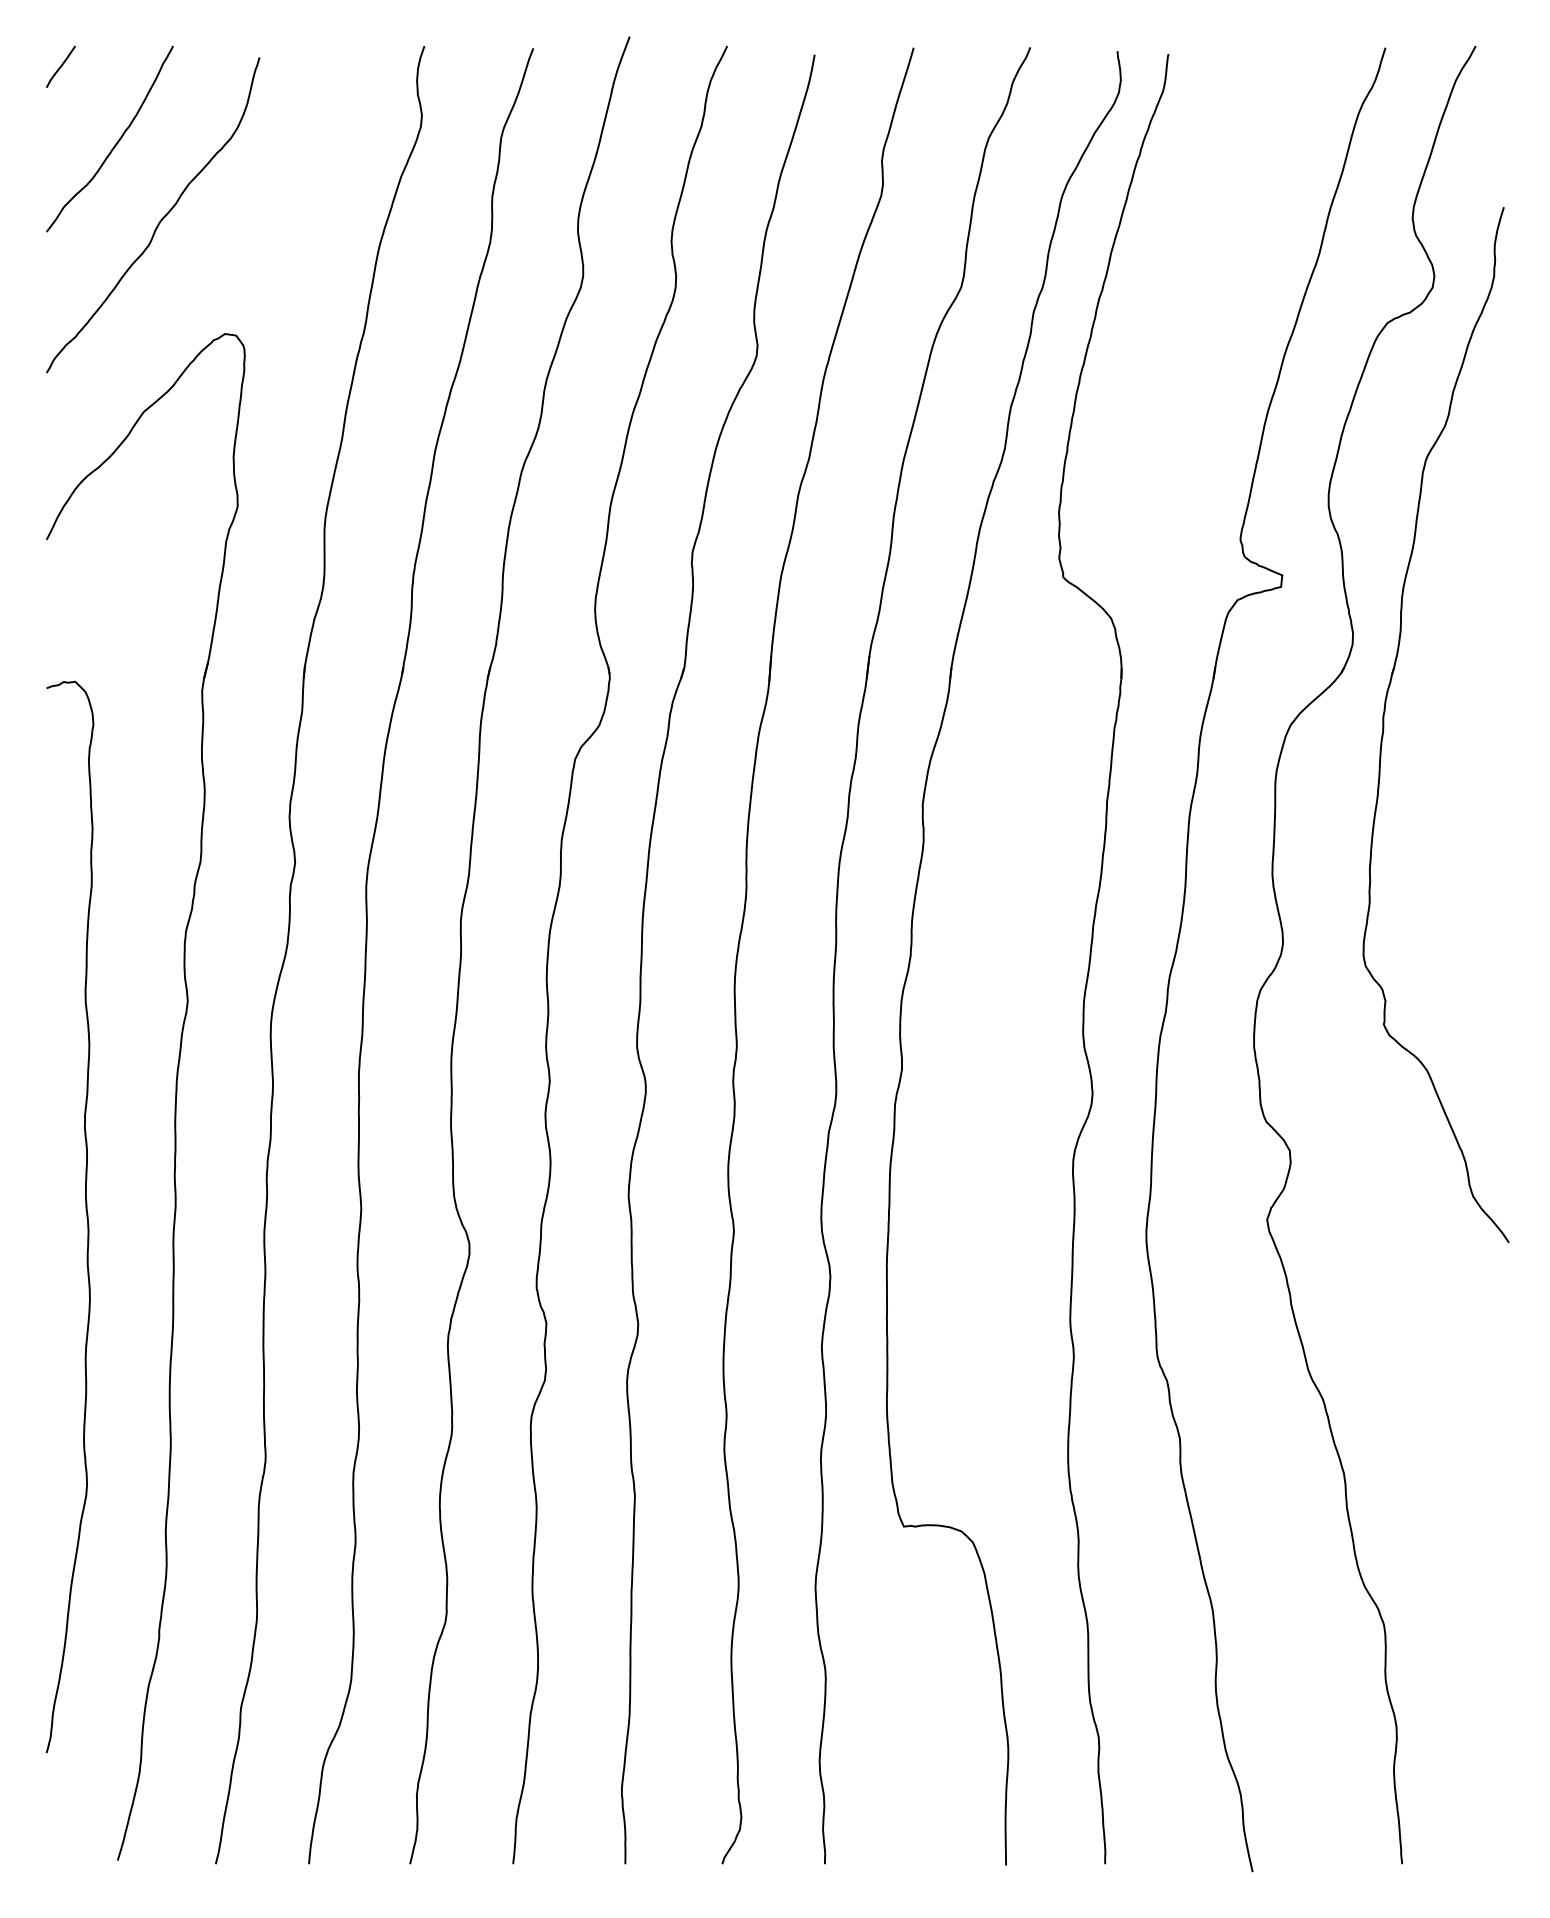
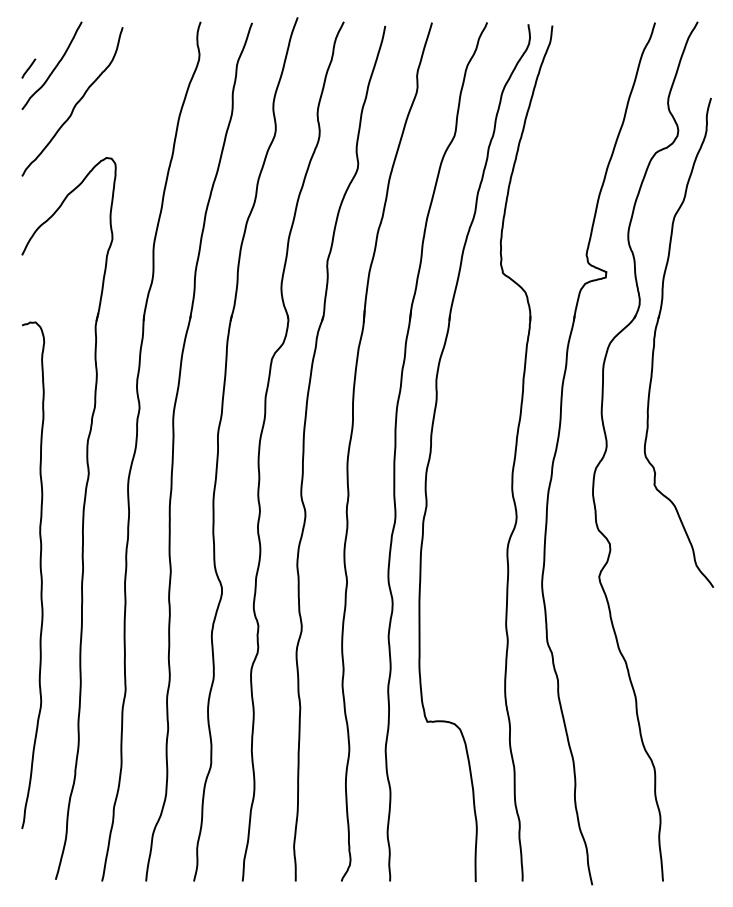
line: (60, 66) -> (28, 68), moved

